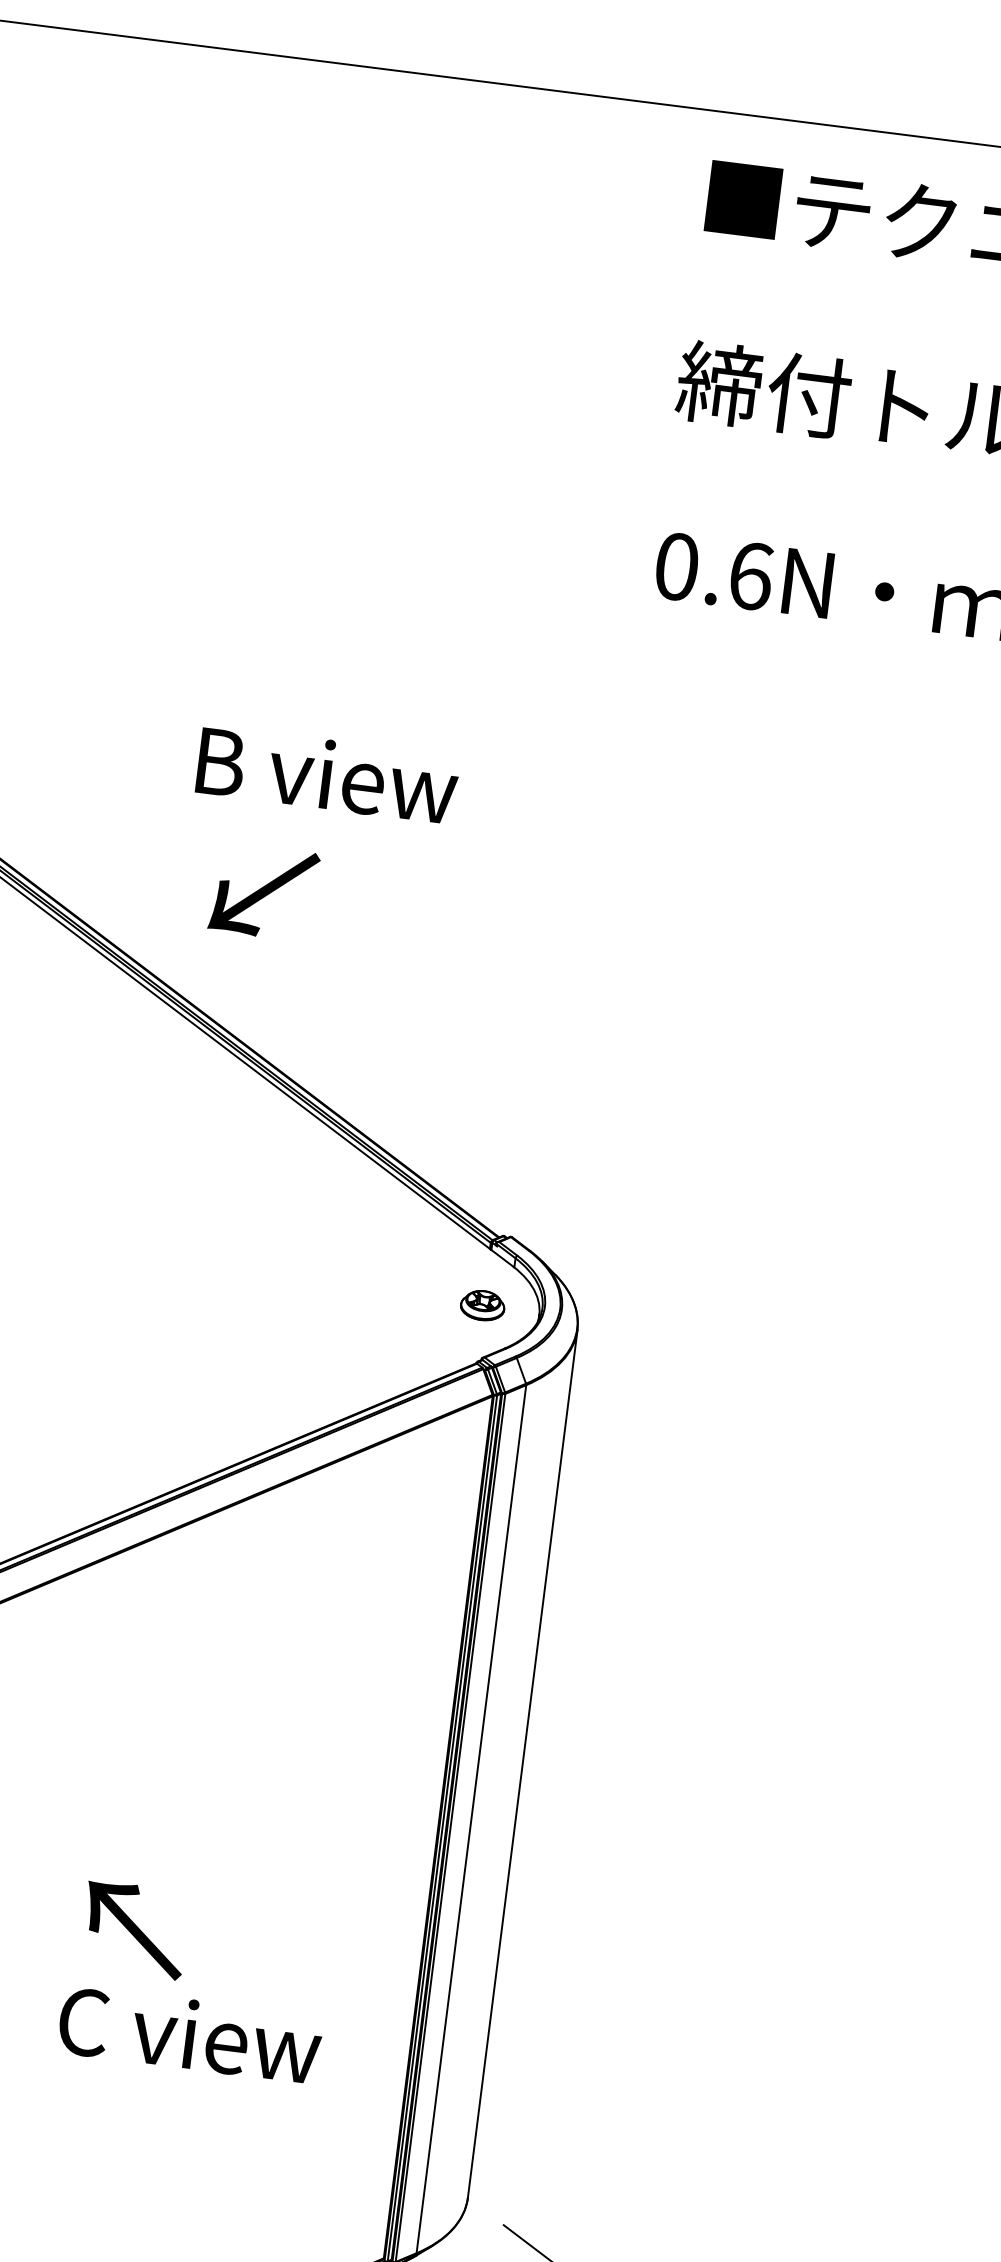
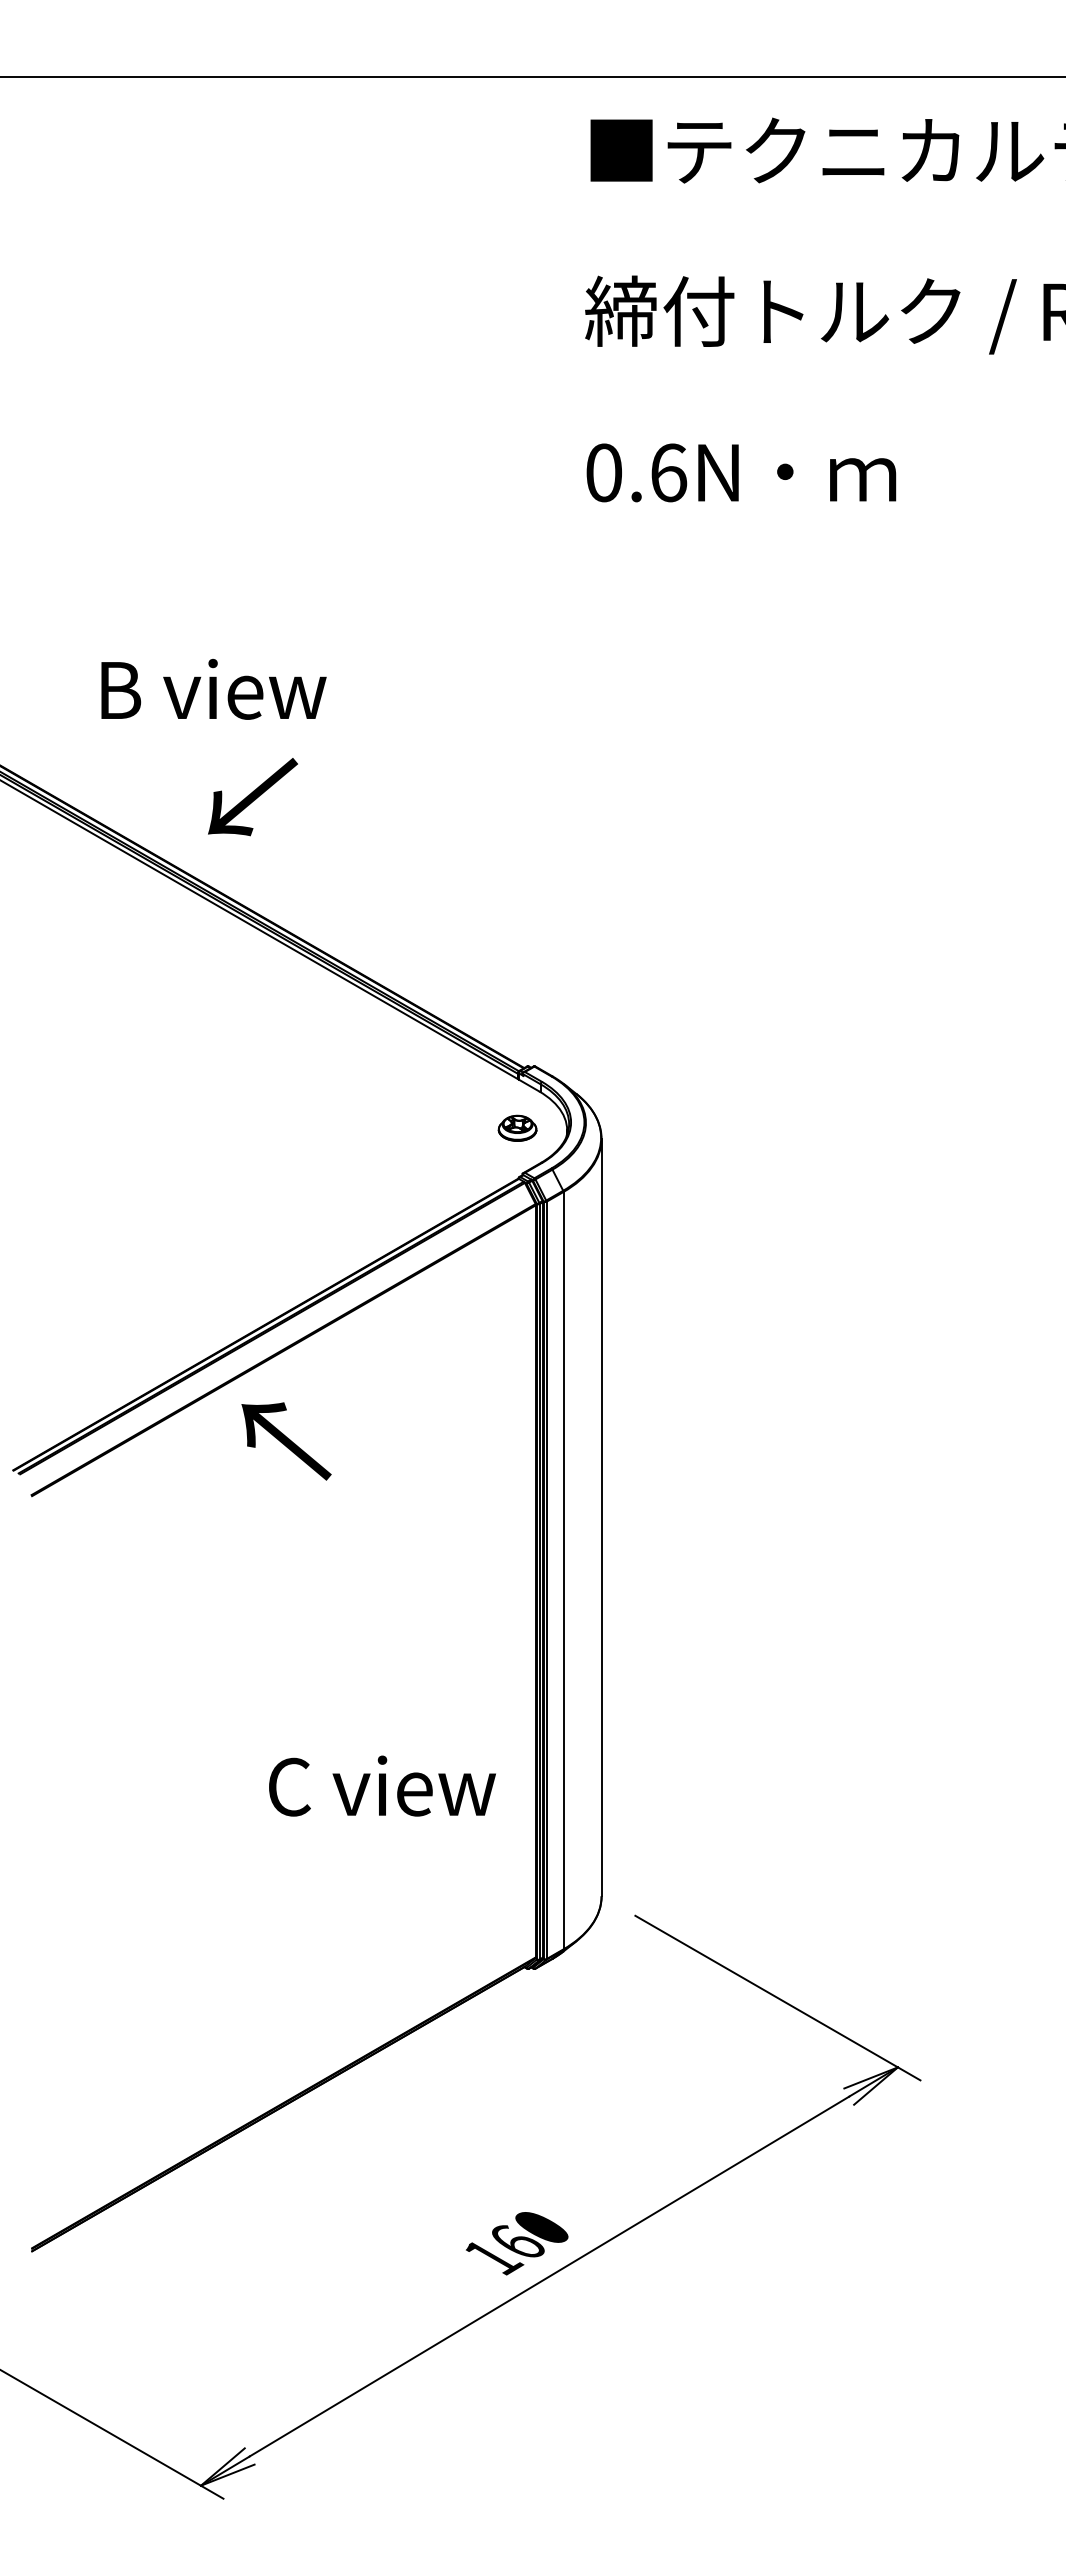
text: (327, 774) -> (213, 689), moved
text: (263, 892) -> (252, 797), moved
text: (134, 1930) -> (286, 1441), moved
text: (190, 2033) -> (382, 1785), moved

